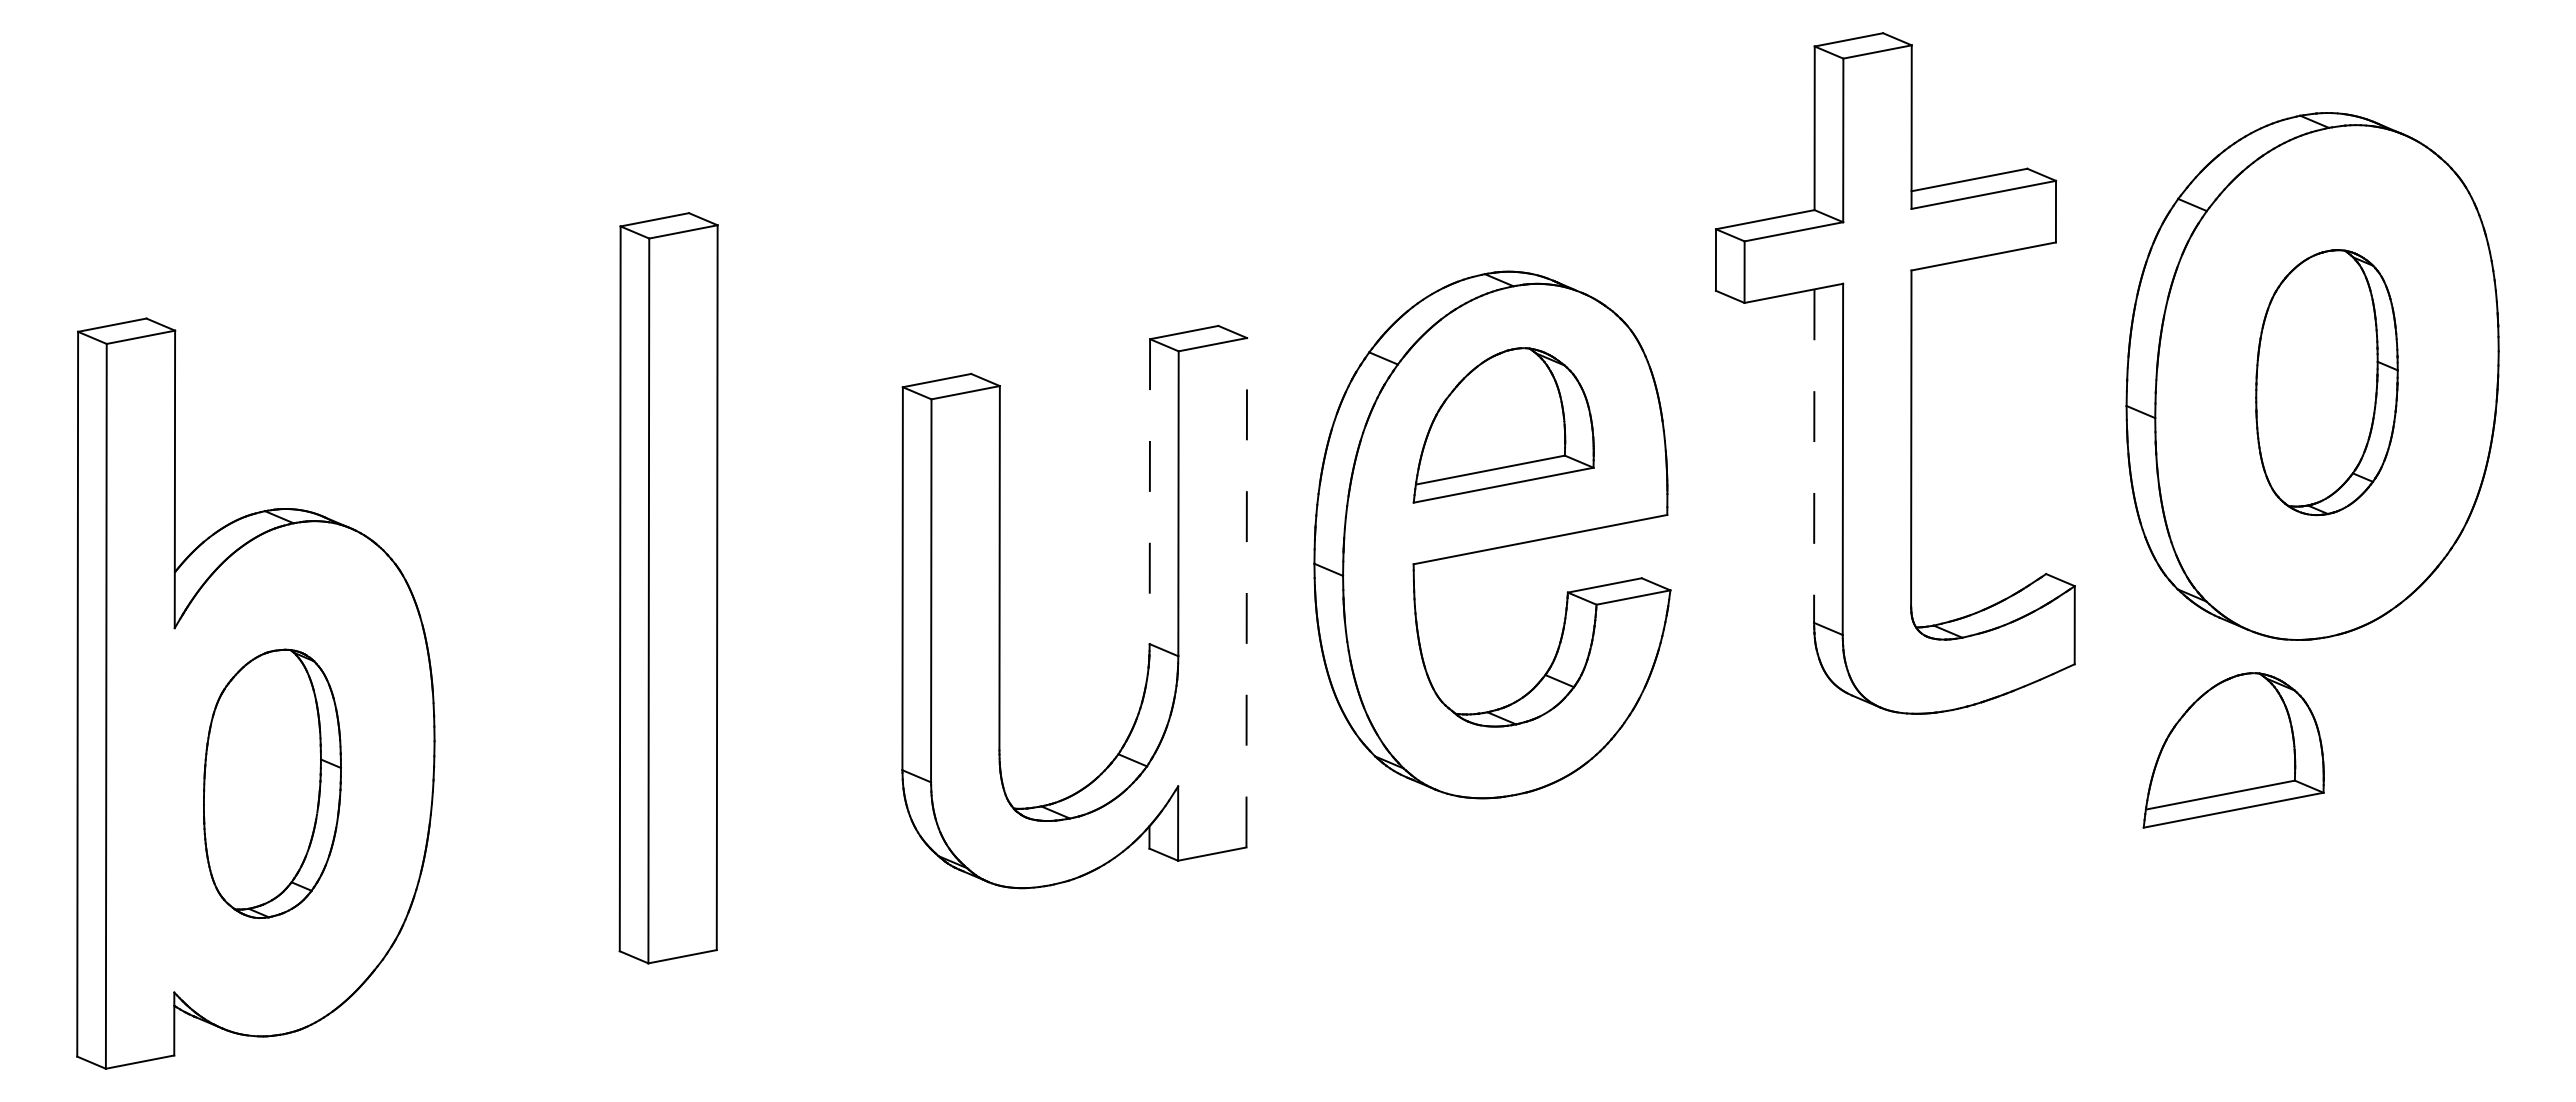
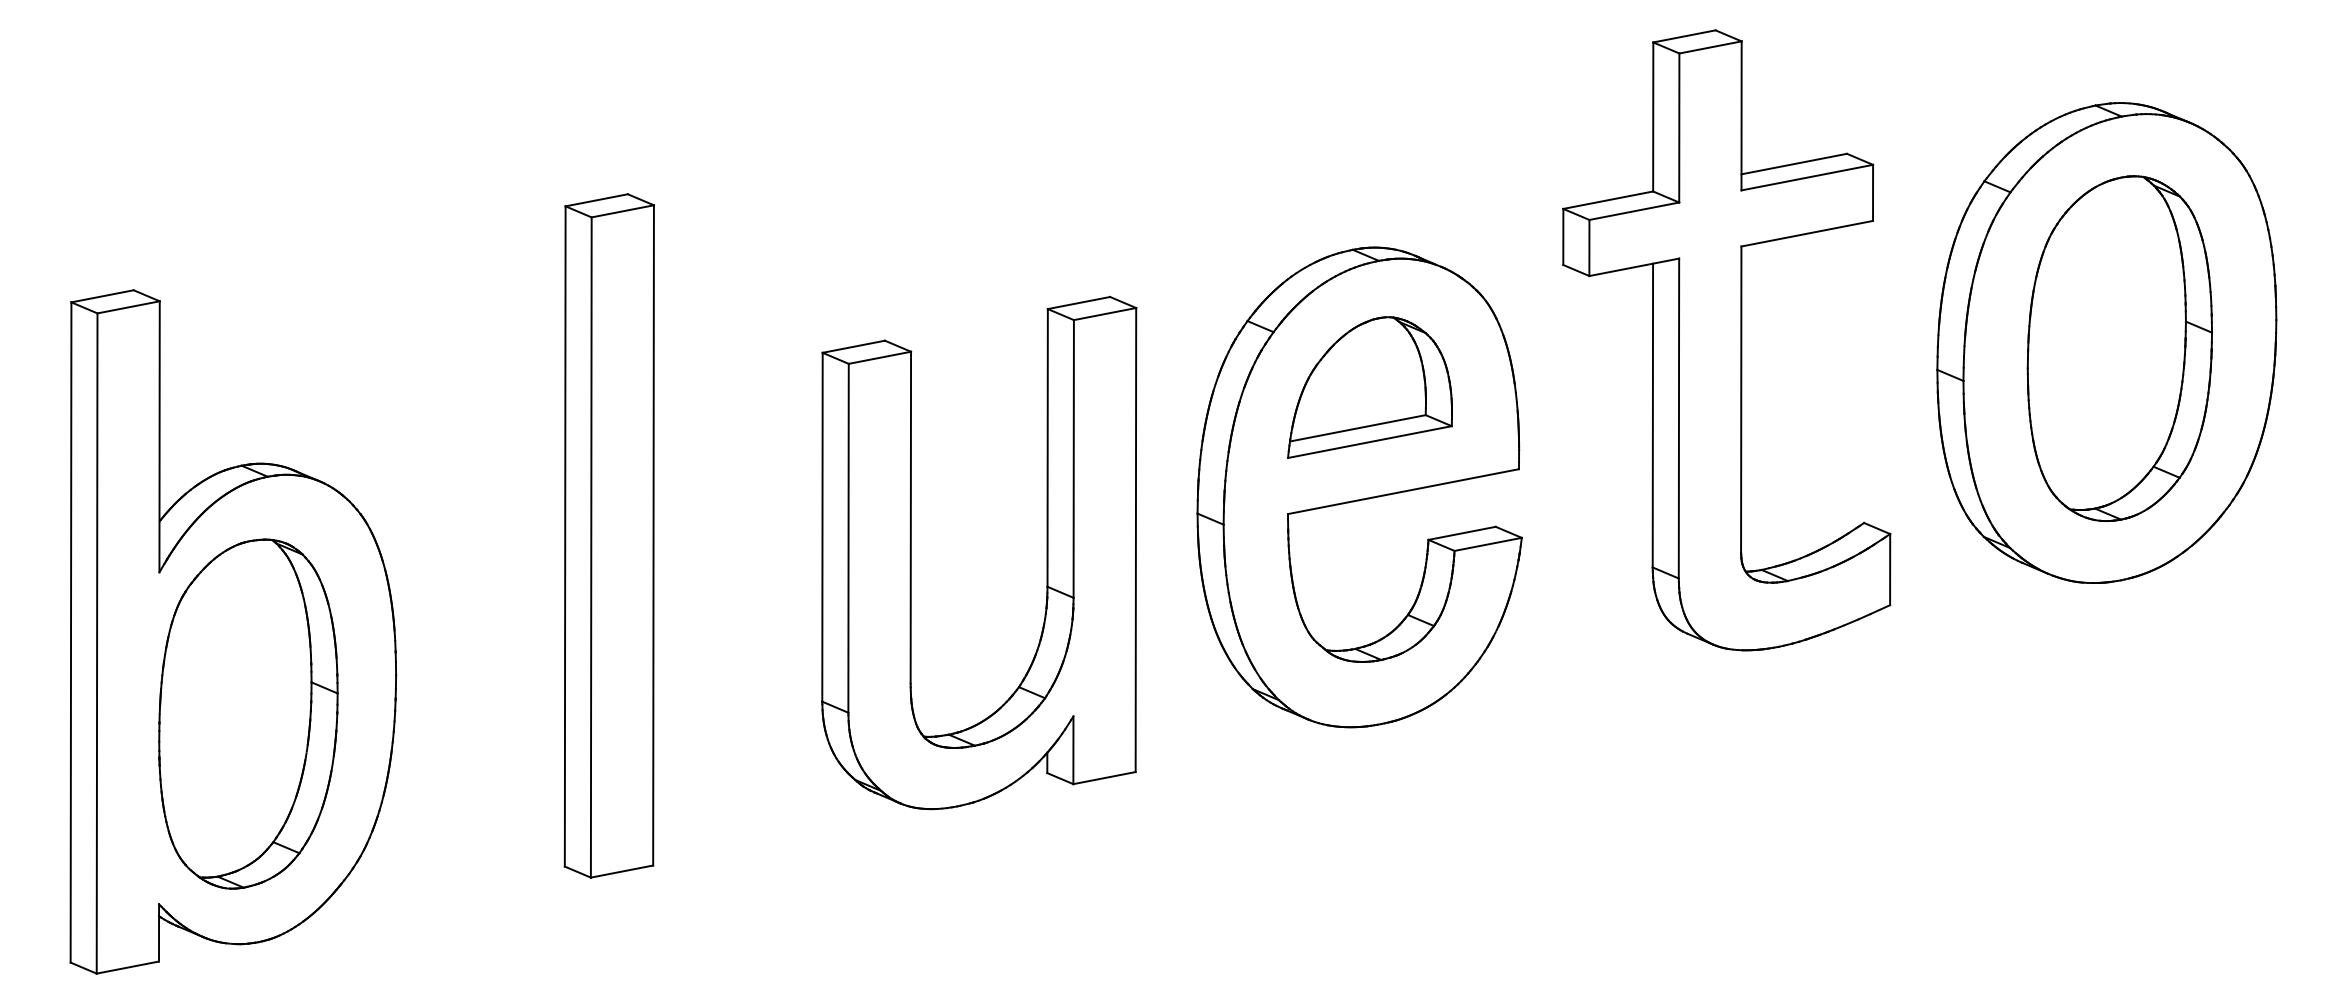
part: (2326, 382) -> (2119, 348), size x1.43
line: (1814, 456) -> (1653, 415), dashed -> solid
line: (1149, 492) -> (1047, 448), dashed -> solid
line: (1246, 592) -> (1135, 539), dashed -> solid
part: (2233, 750) -> (2034, 683), removed
part: (272, 783) -> (248, 713), size x1.43

